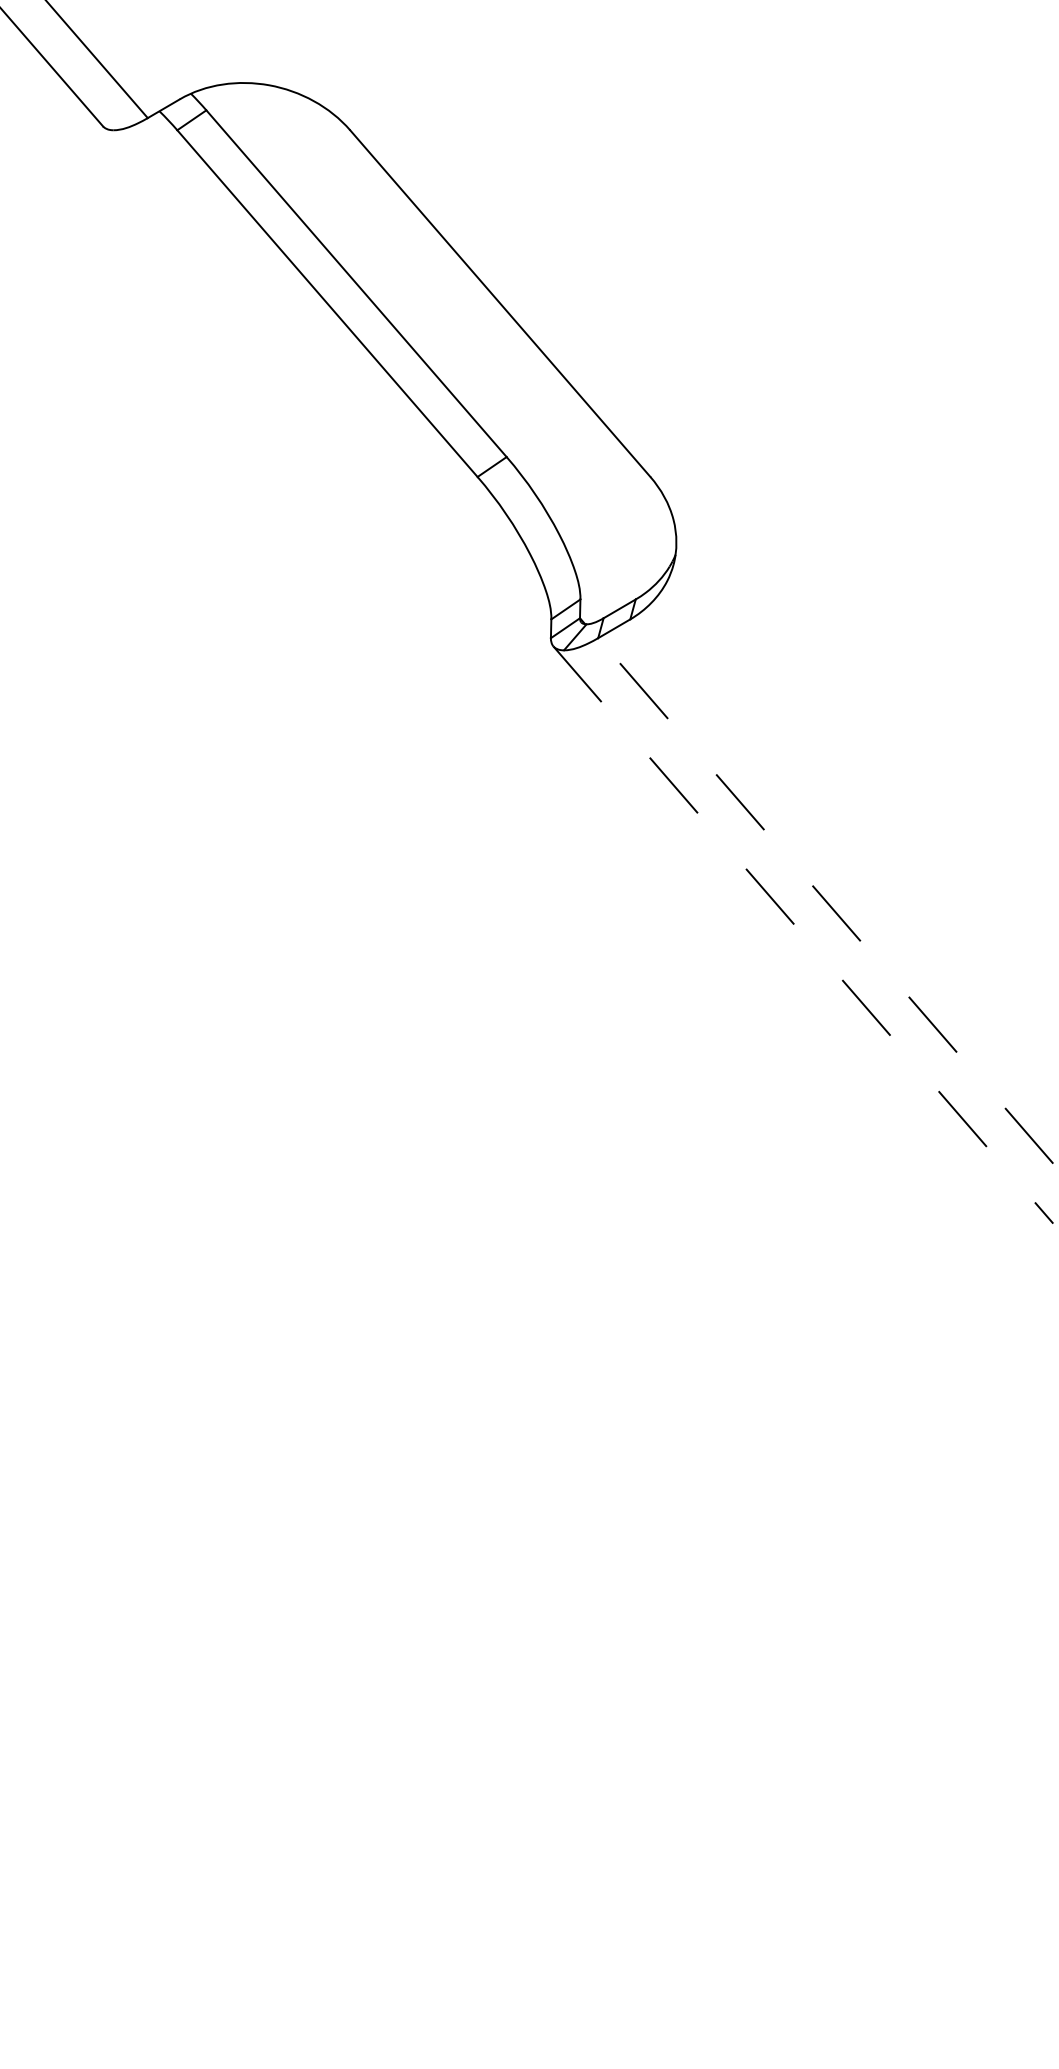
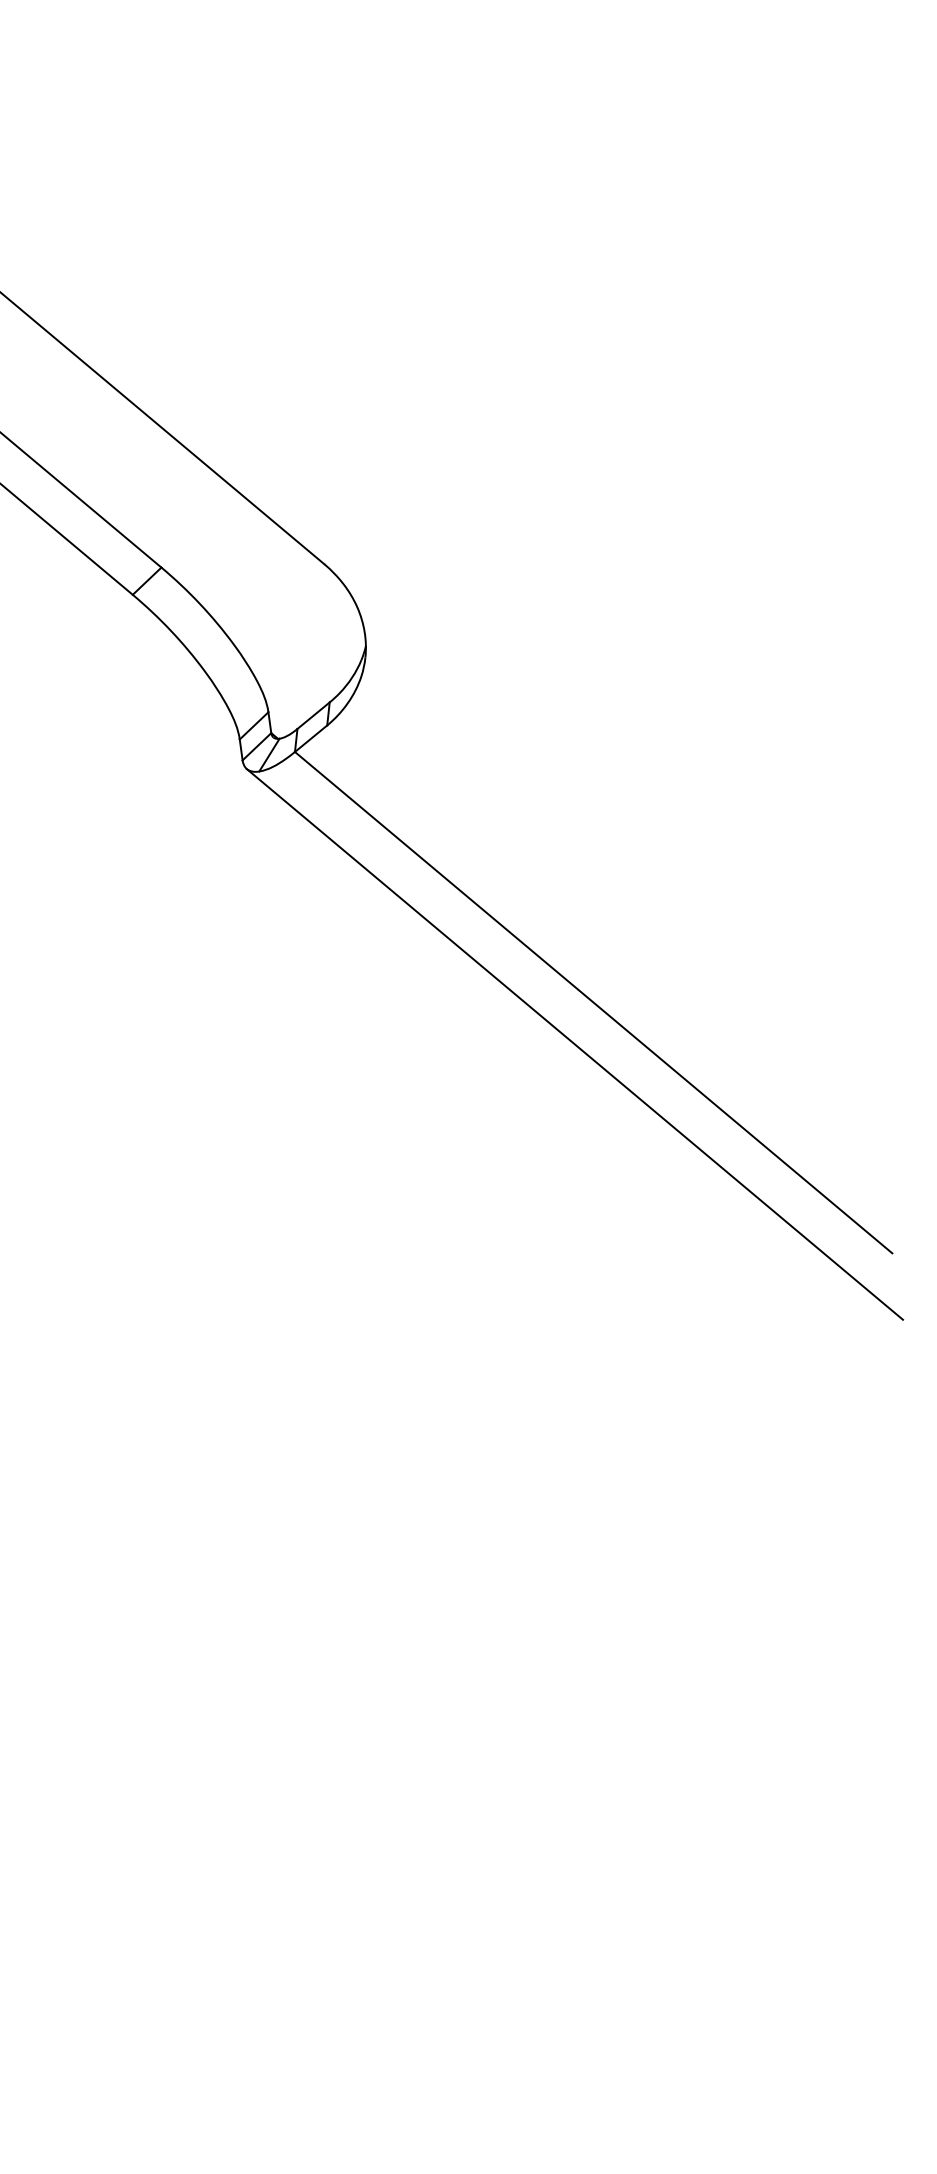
line: (825, 900) -> (593, 1002), dashed -> solid
line: (803, 935) -> (575, 1044), dashed -> solid

